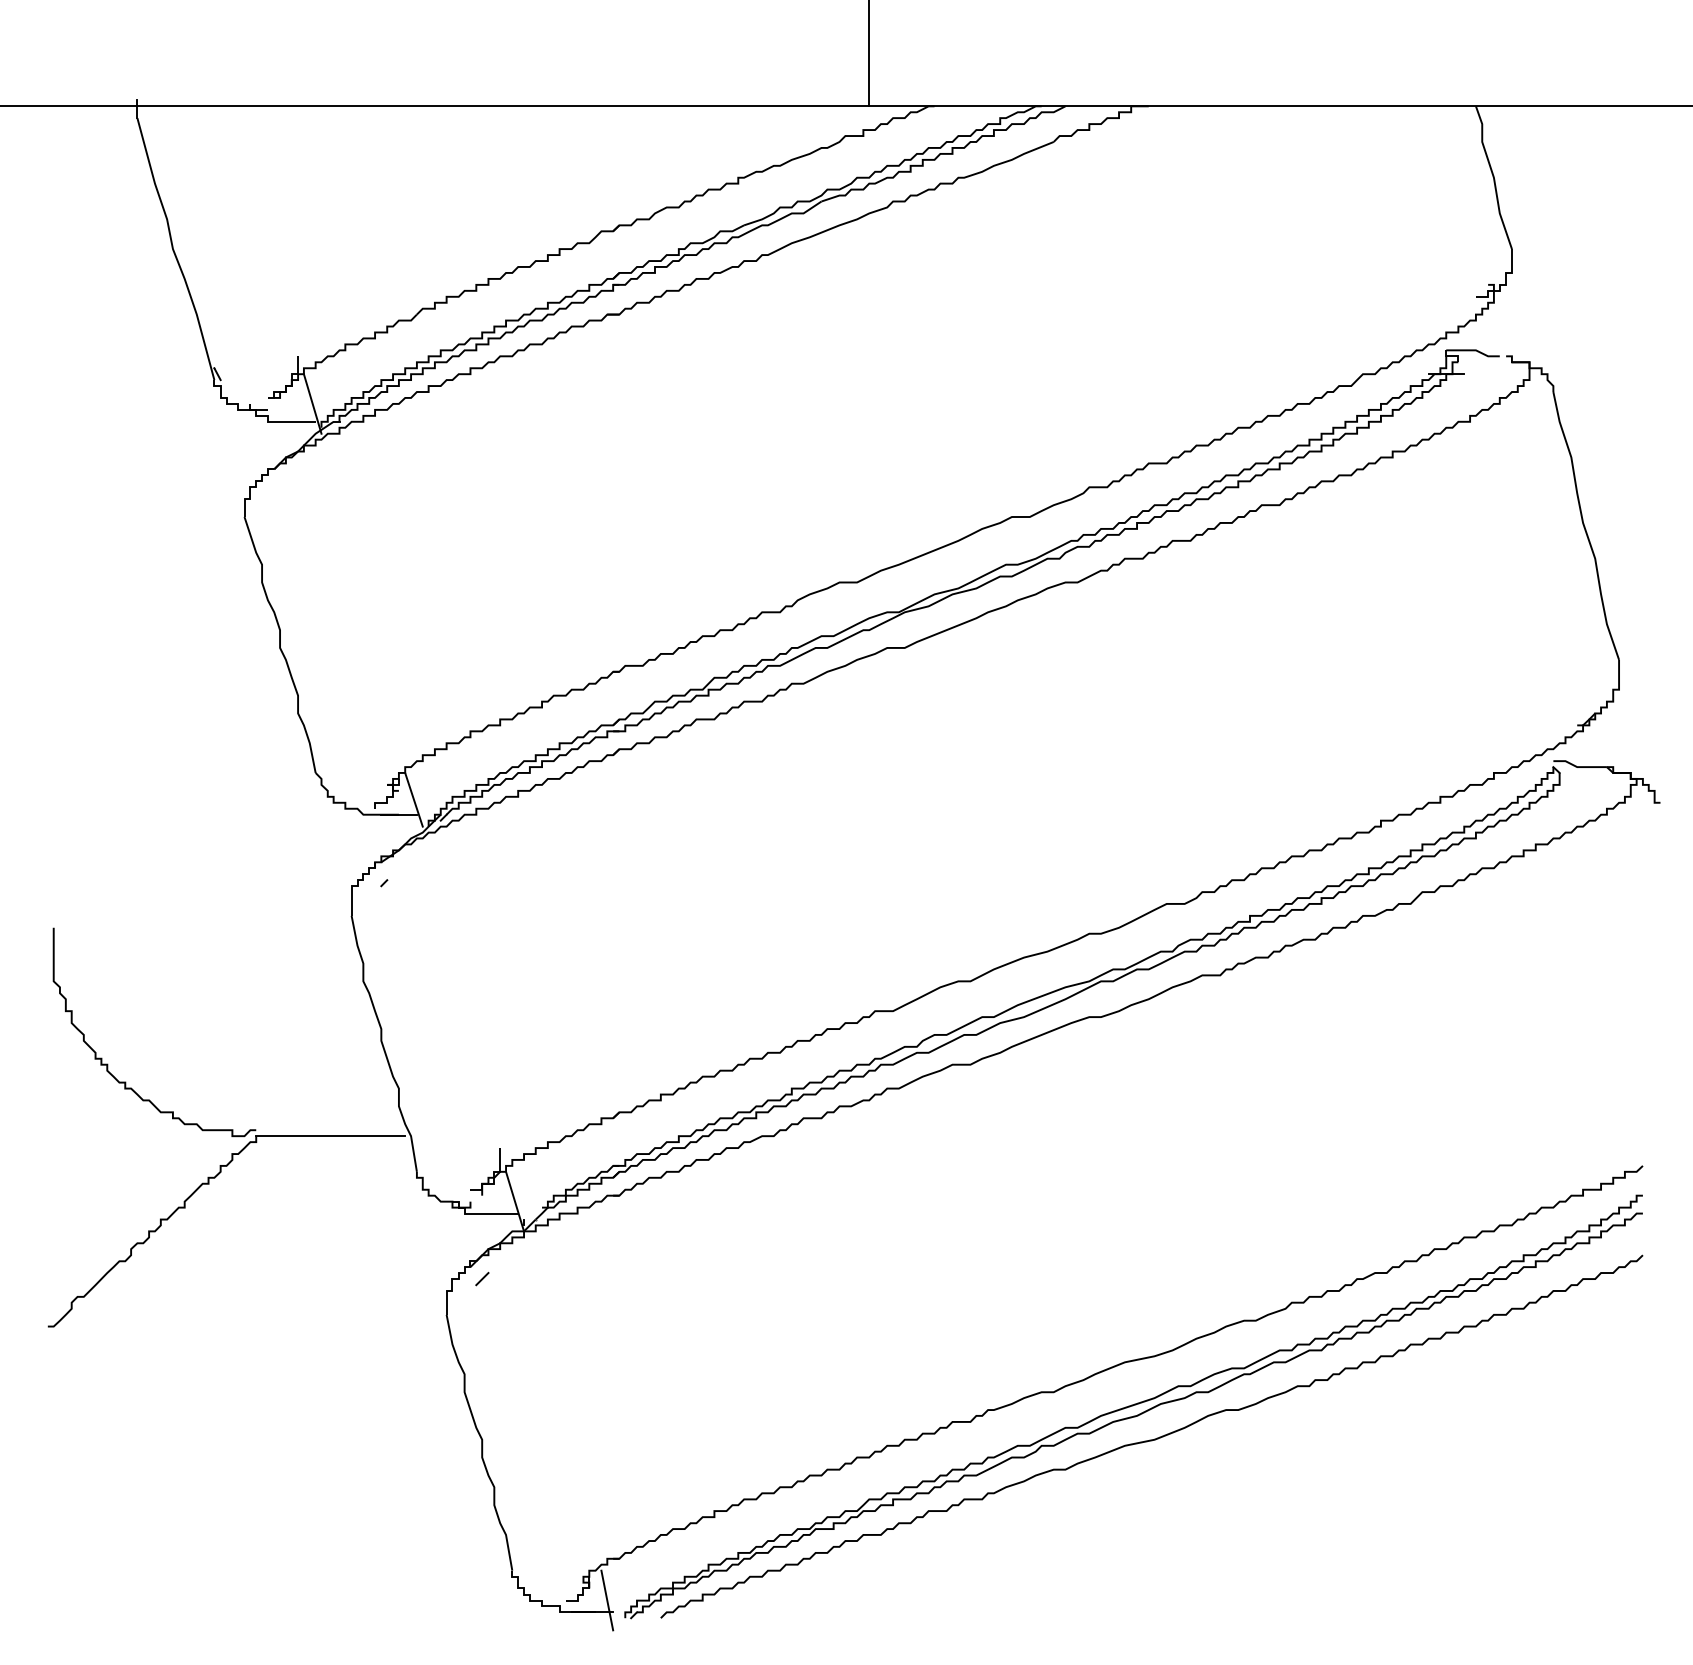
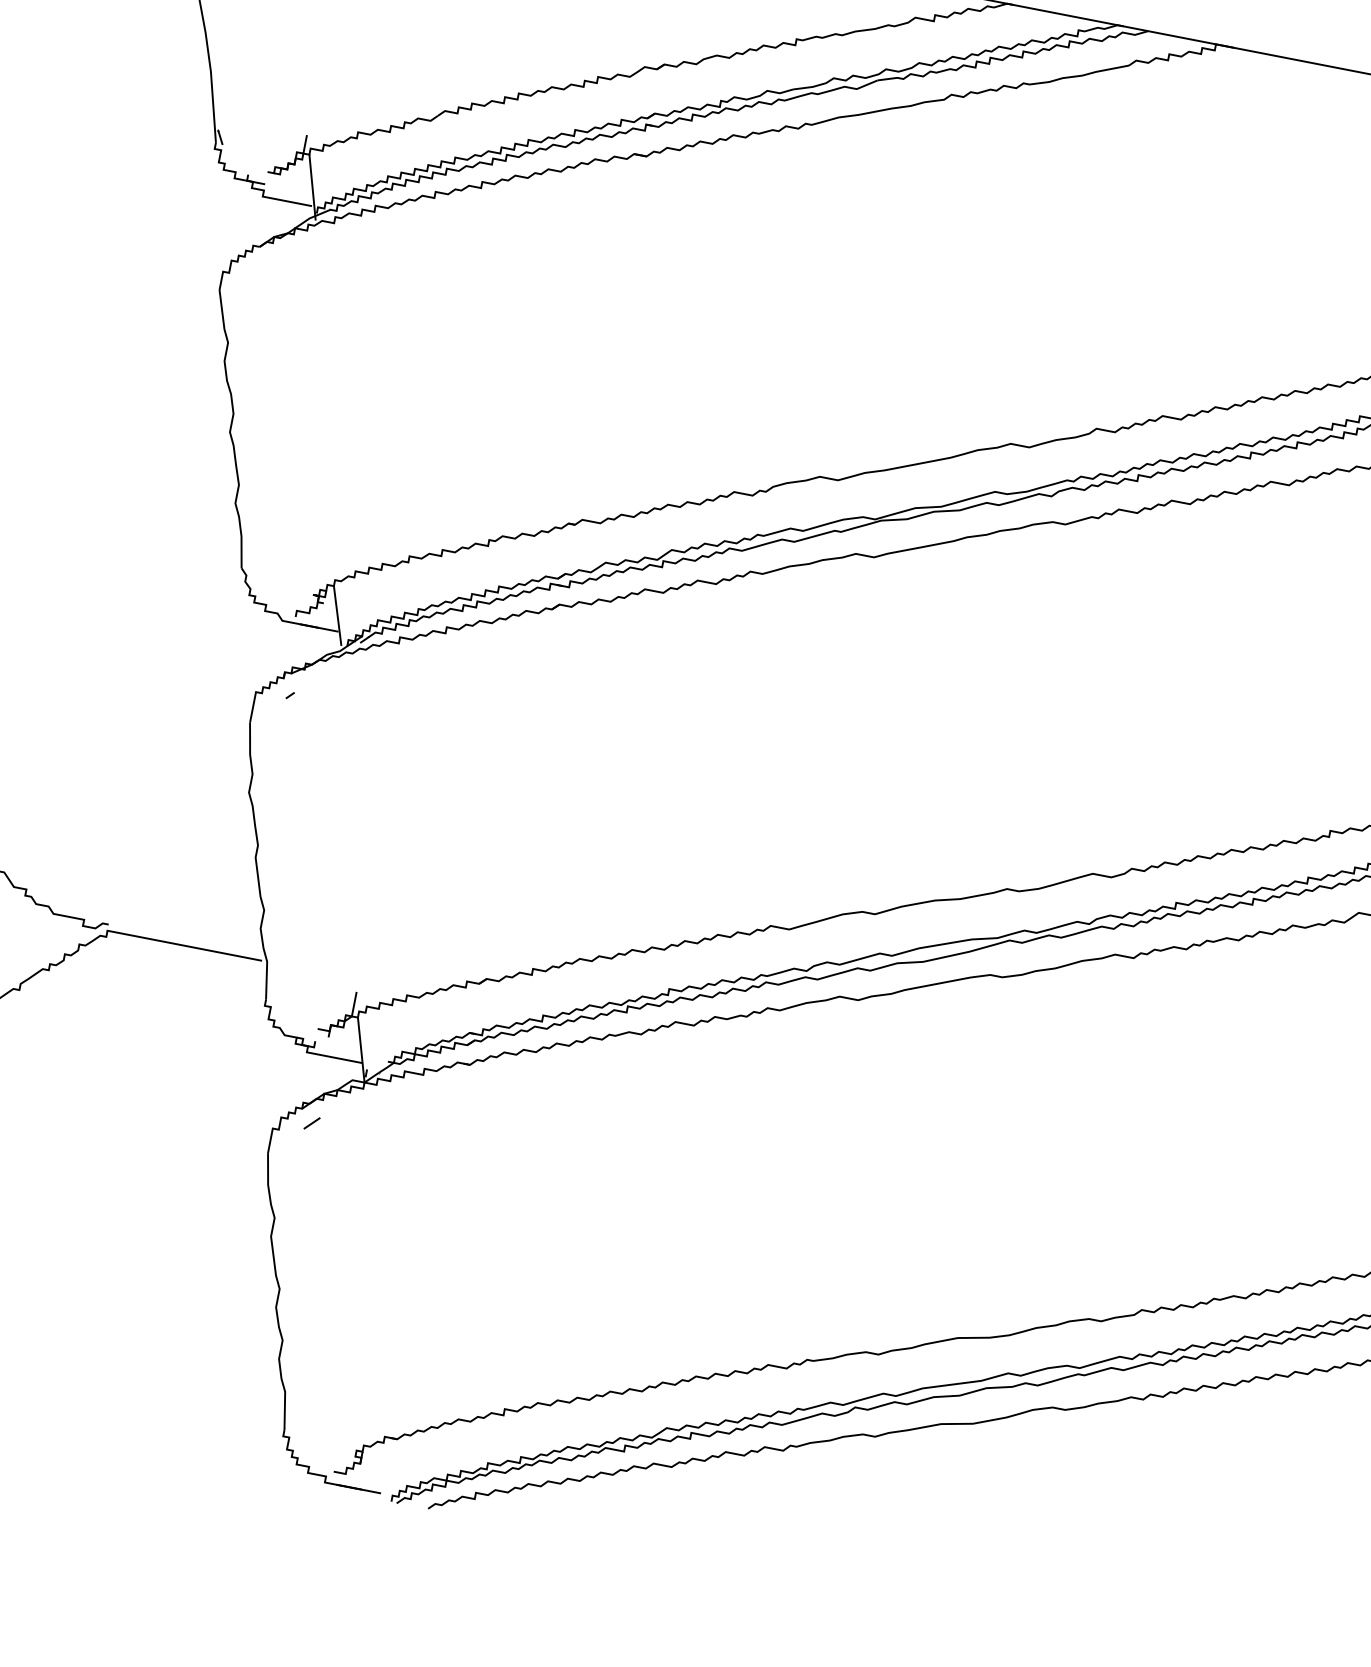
line: (607, 1600) -> (376, 1479), removed

